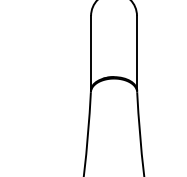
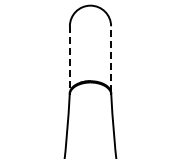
line: (90, 52) -> (69, 59), solid -> dashed
line: (137, 52) -> (111, 59), solid -> dashed

